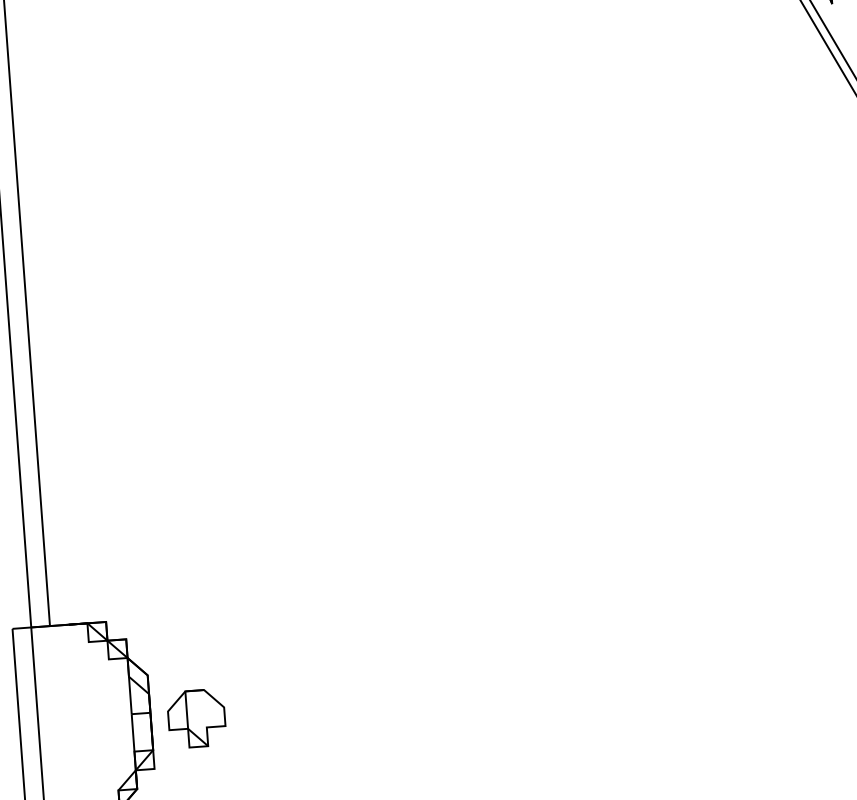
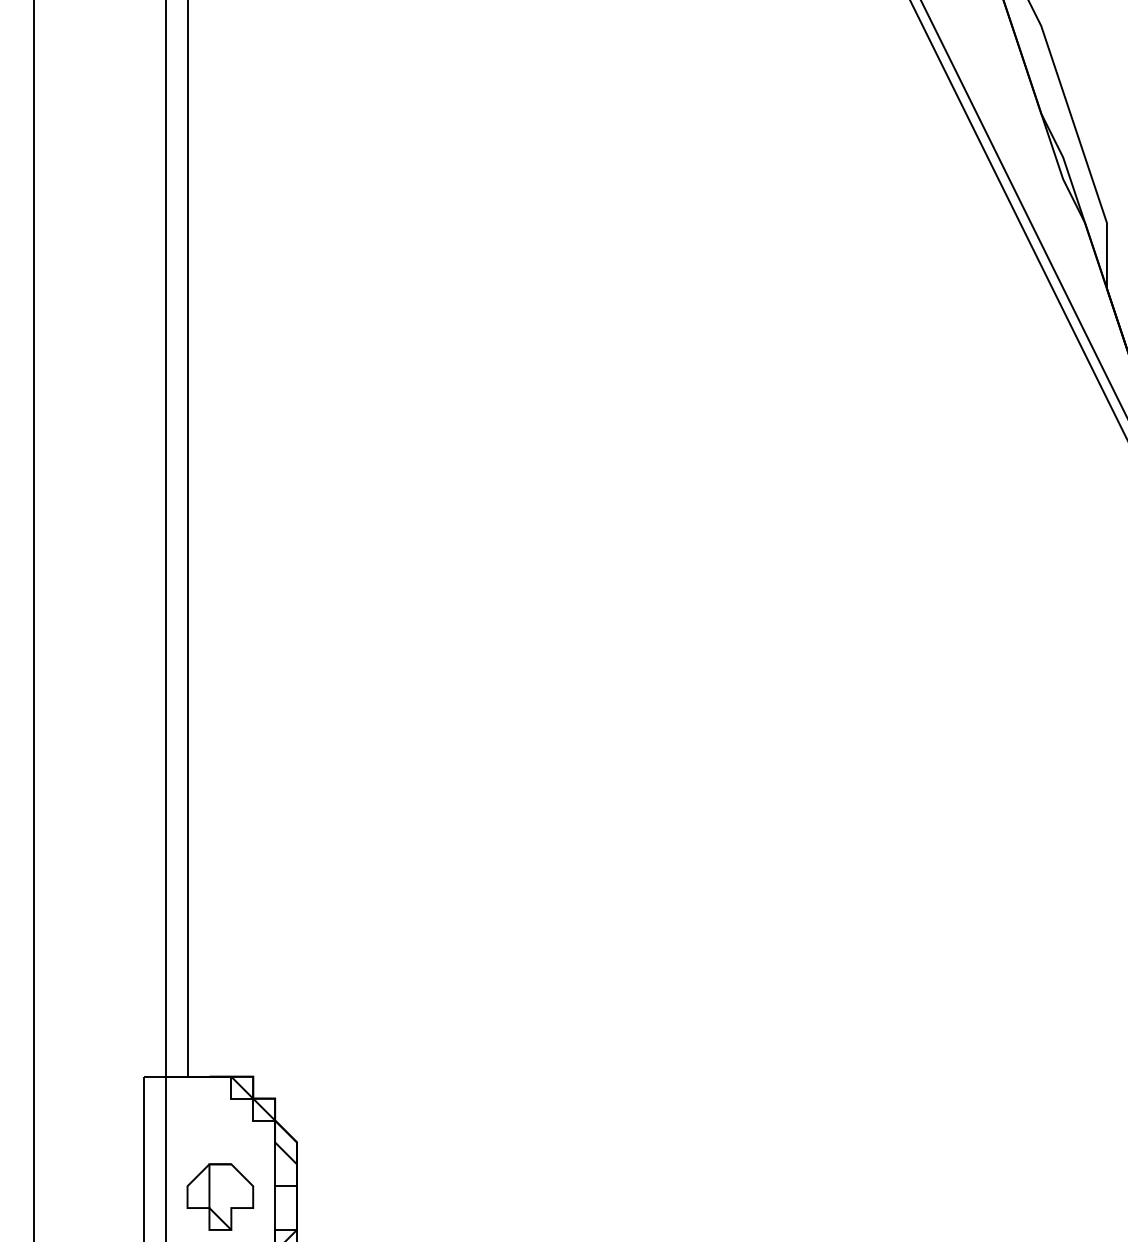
part: (196, 718) -> (220, 1196), moved

